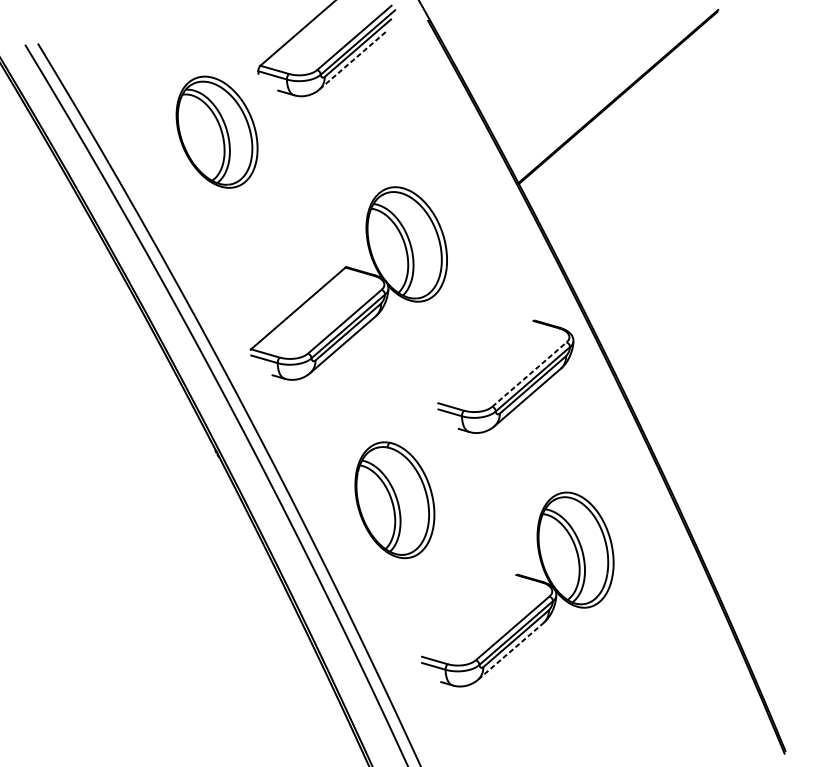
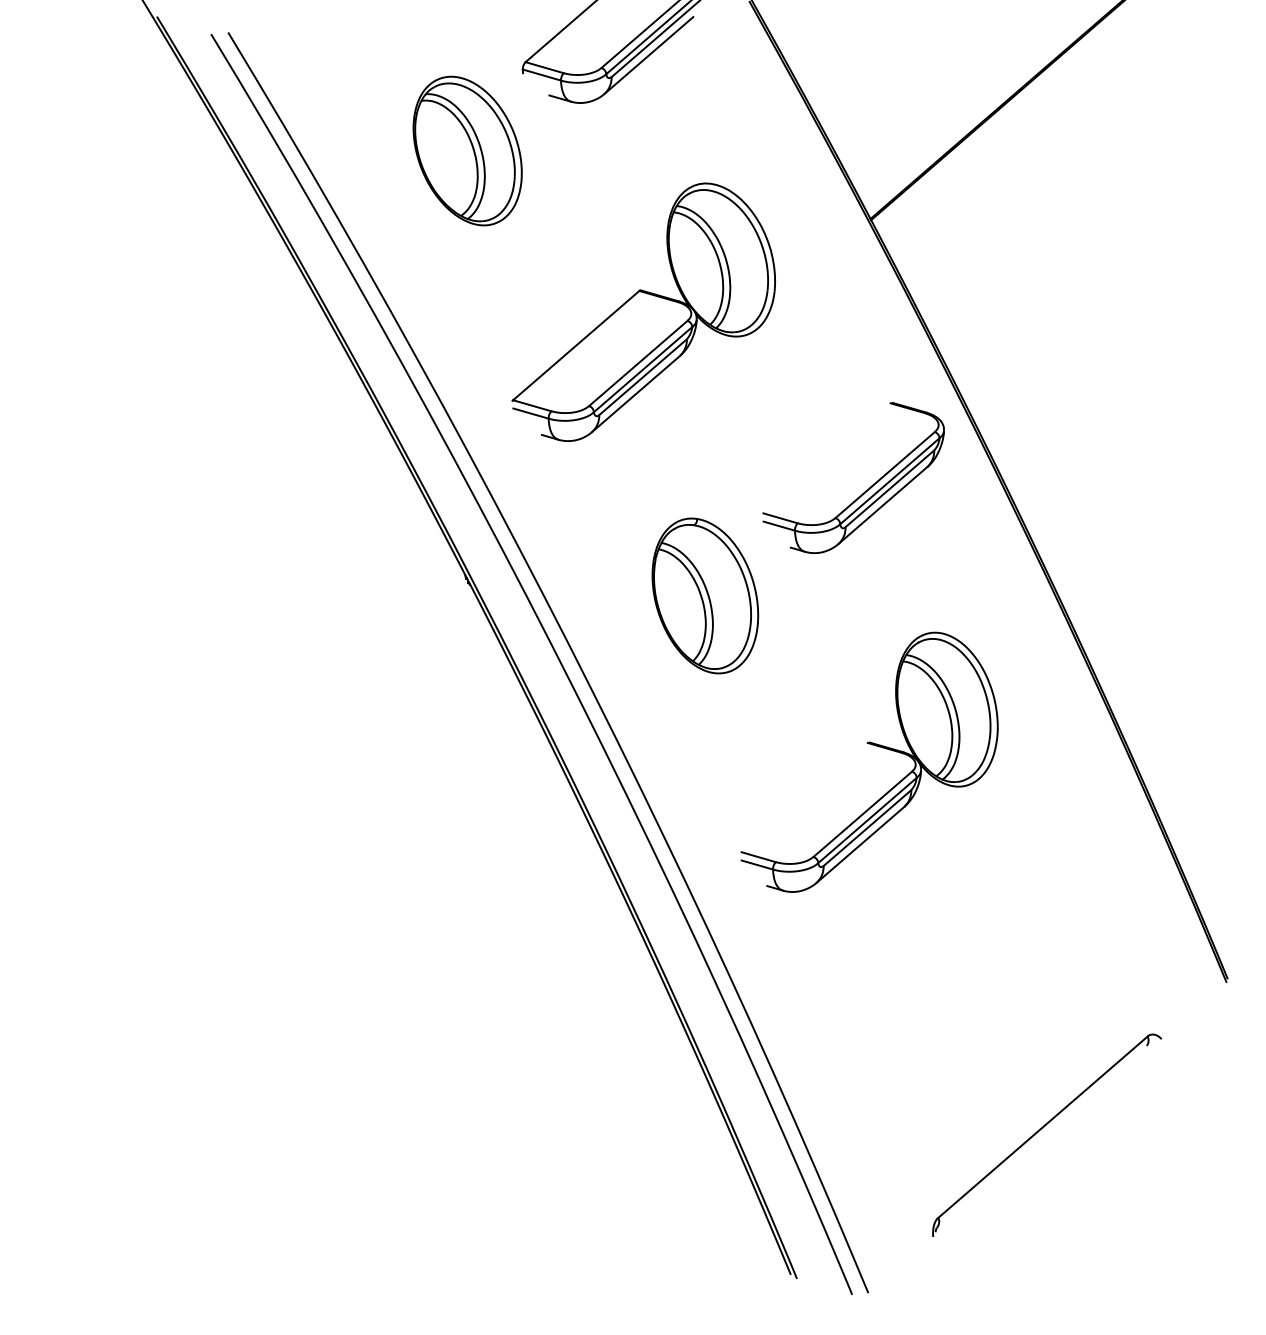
line: (352, 60) -> (648, 55), dashed -> solid
part: (348, 282) -> (643, 311), moved
line: (529, 374) -> (885, 475), dashed -> solid
part: (395, 499) -> (705, 595), moved
line: (510, 651) -> (860, 844), dashed -> solid

